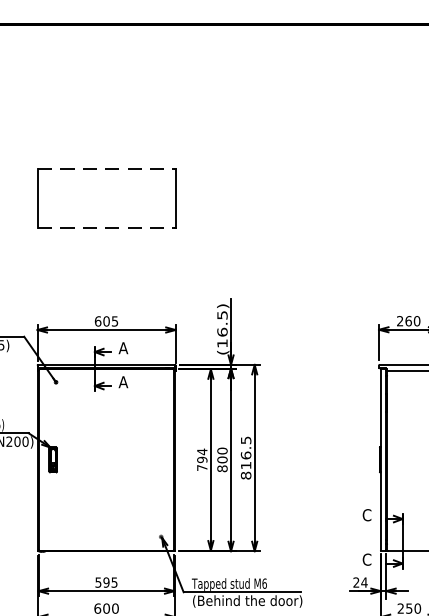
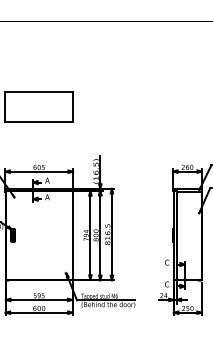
line: (107, 168) -> (39, 92), dashed -> solid
line: (107, 227) -> (39, 121), dashed -> solid

